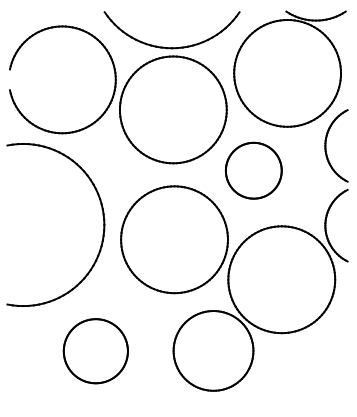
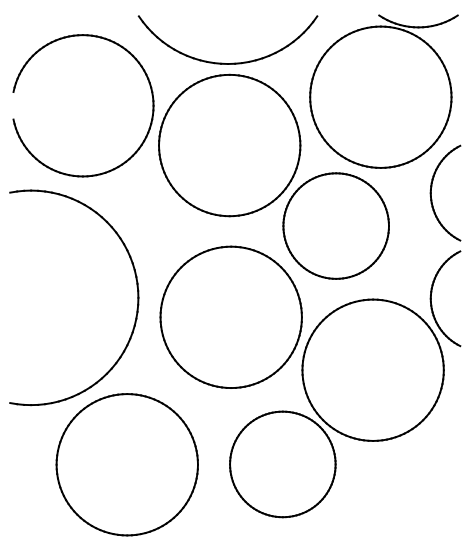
part: (253, 170) -> (335, 225), size x1.43
part: (95, 350) -> (126, 464), size x1.67

